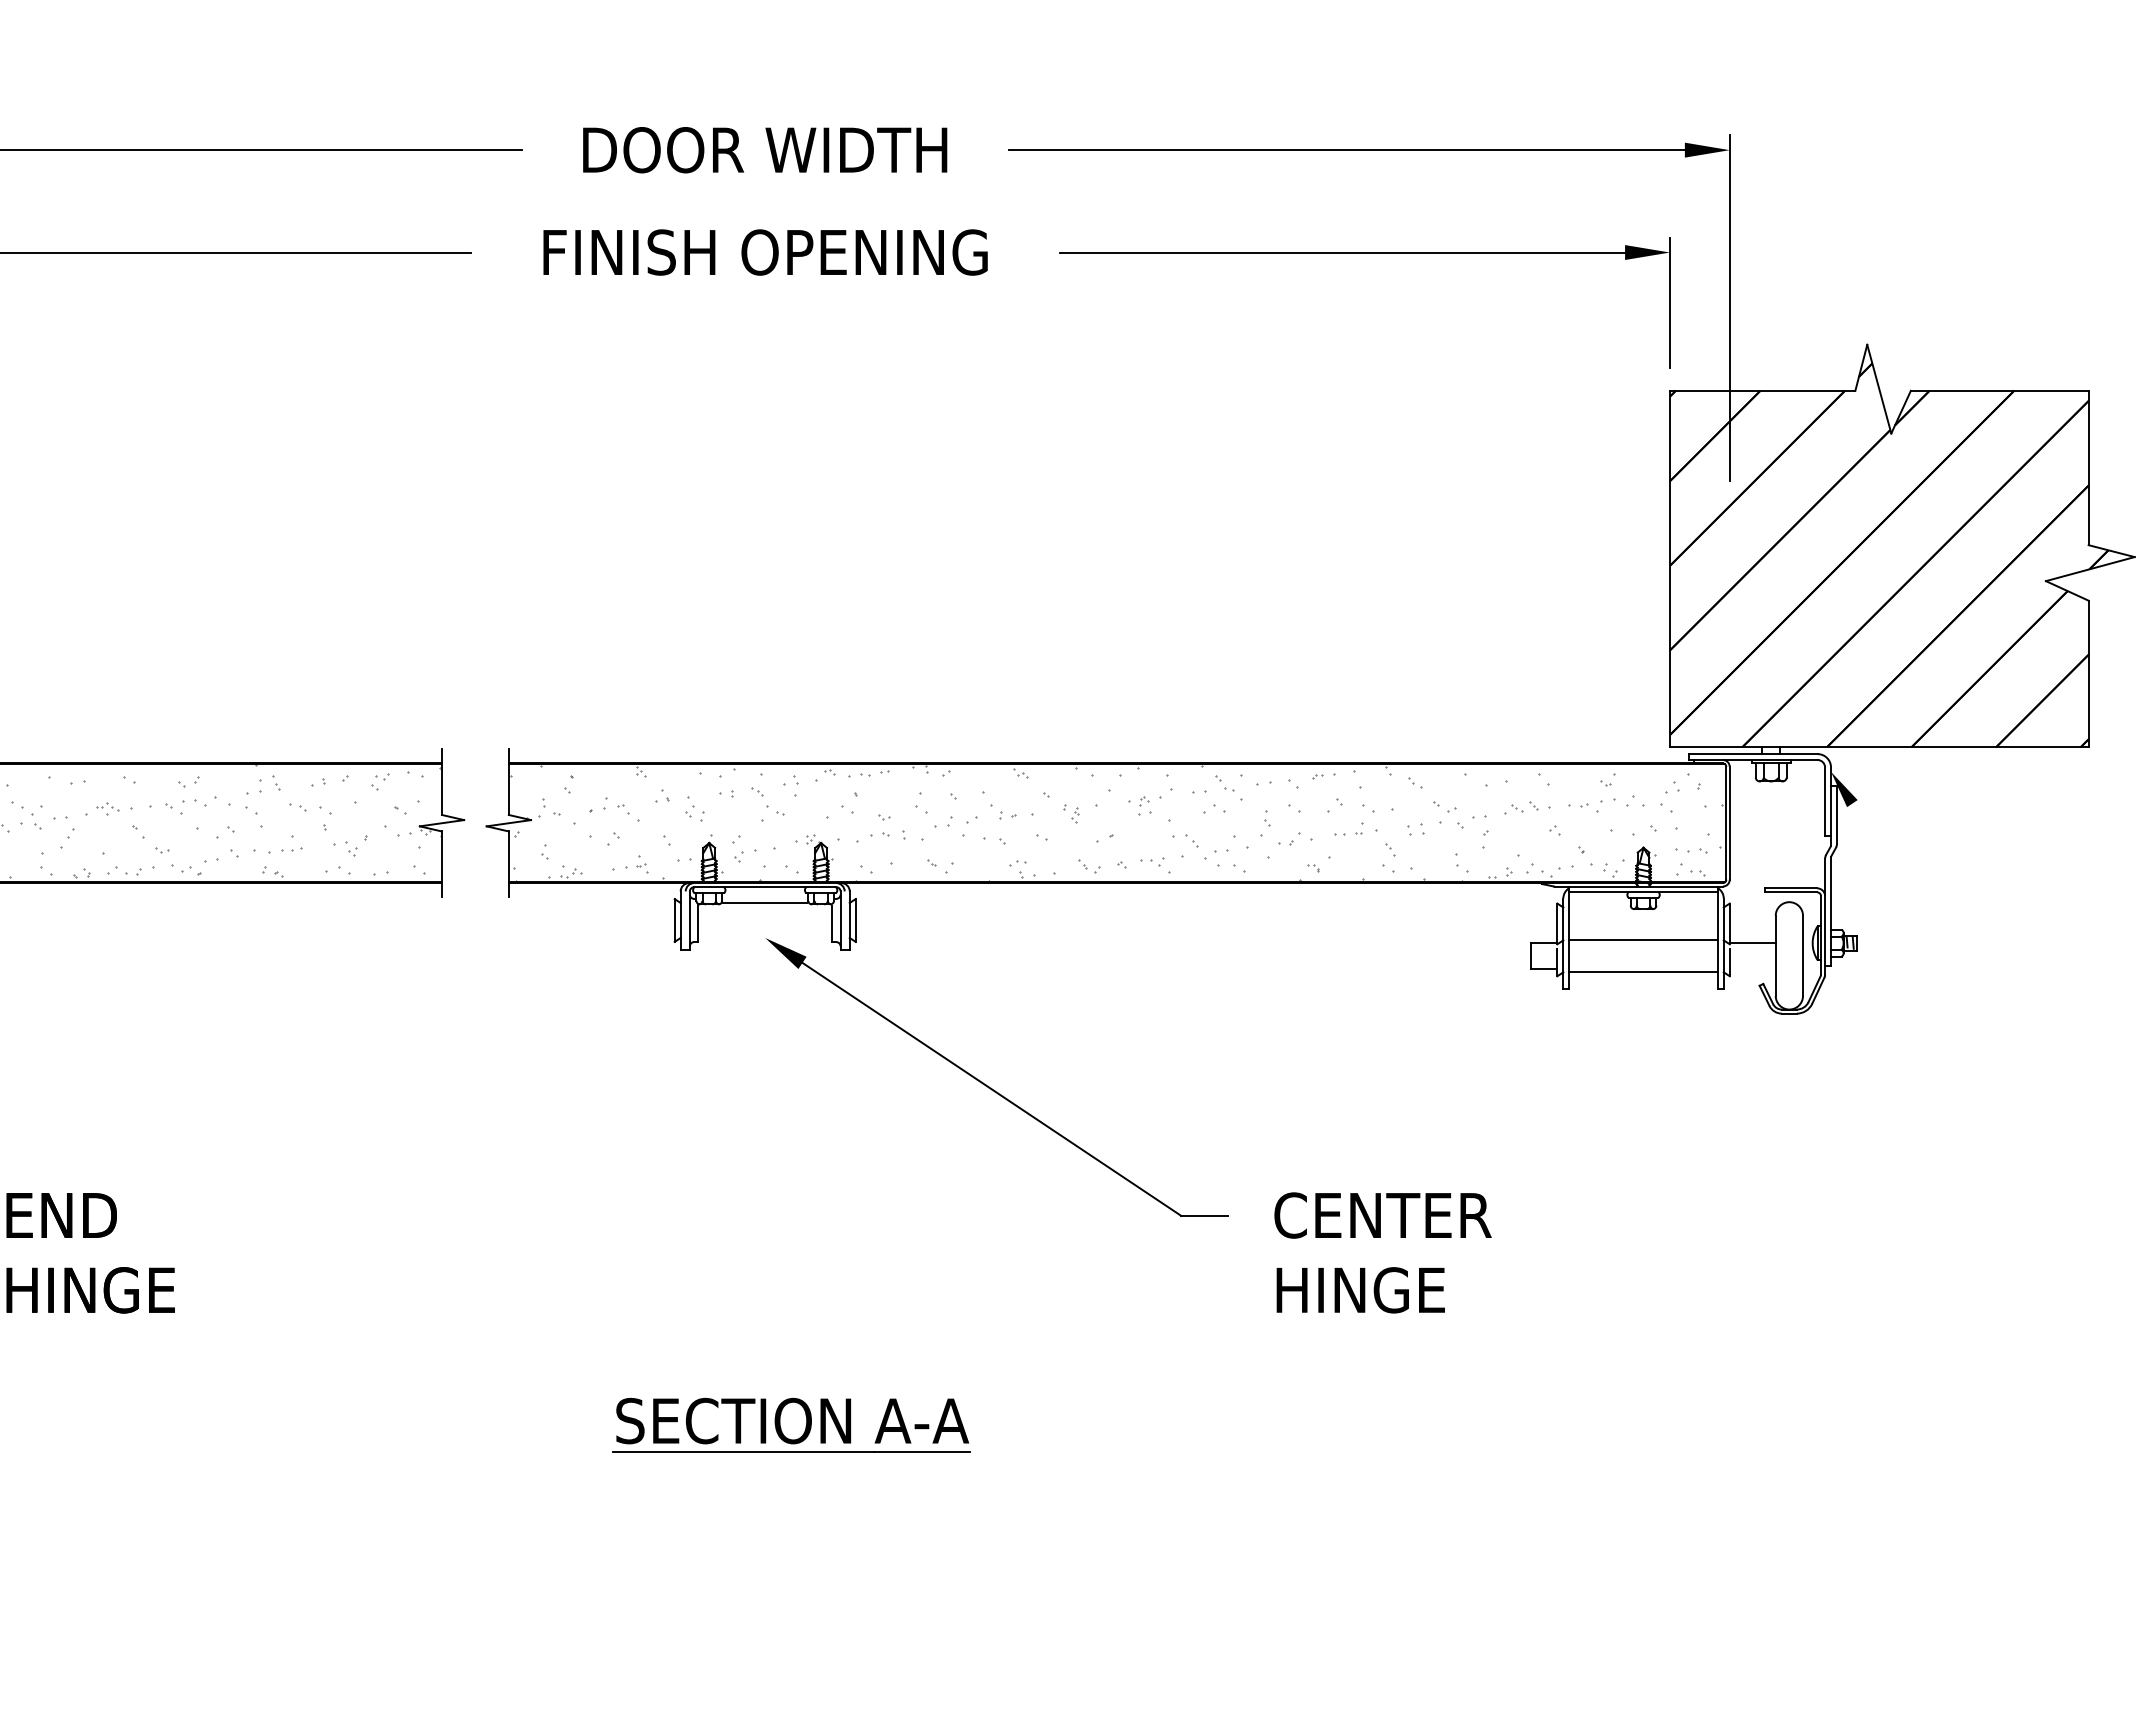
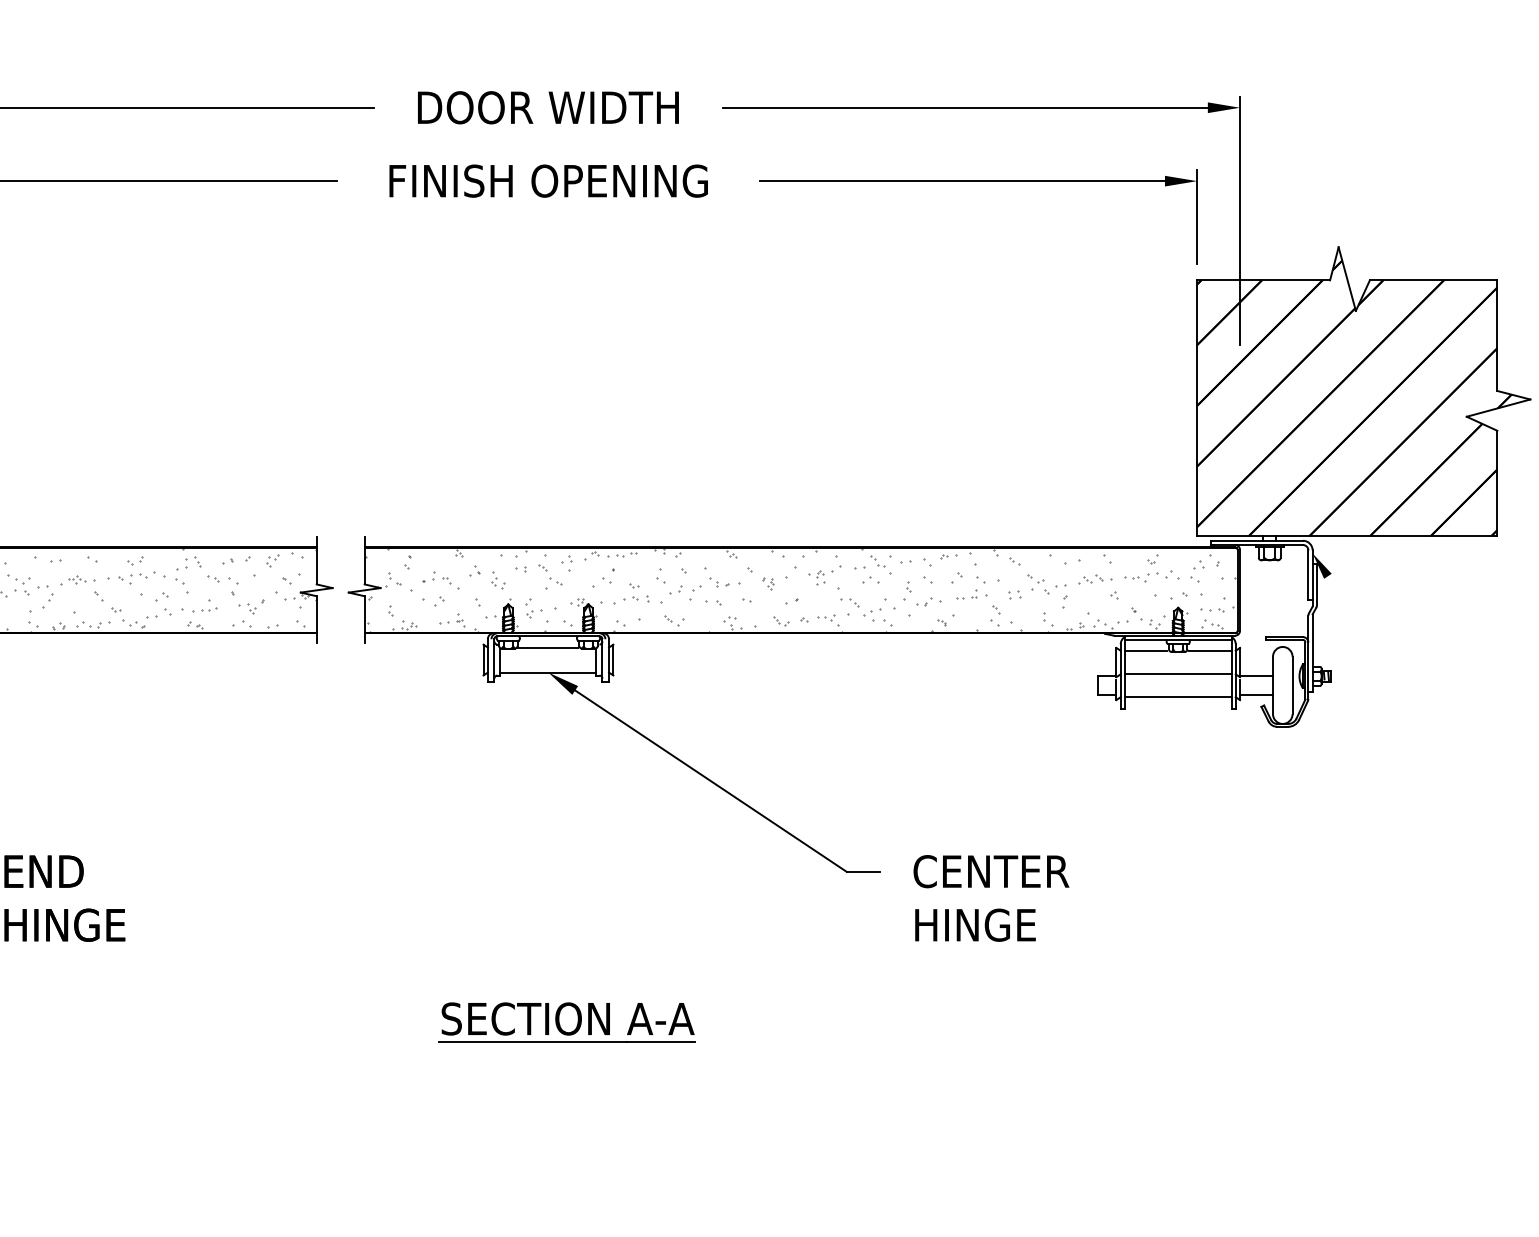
line: (1598, 907) -> (1145, 650), added
line: (1688, 907) -> (1210, 650), added
line: (765, 937) -> (548, 672), added
line: (1752, 968) -> (1256, 694), added

